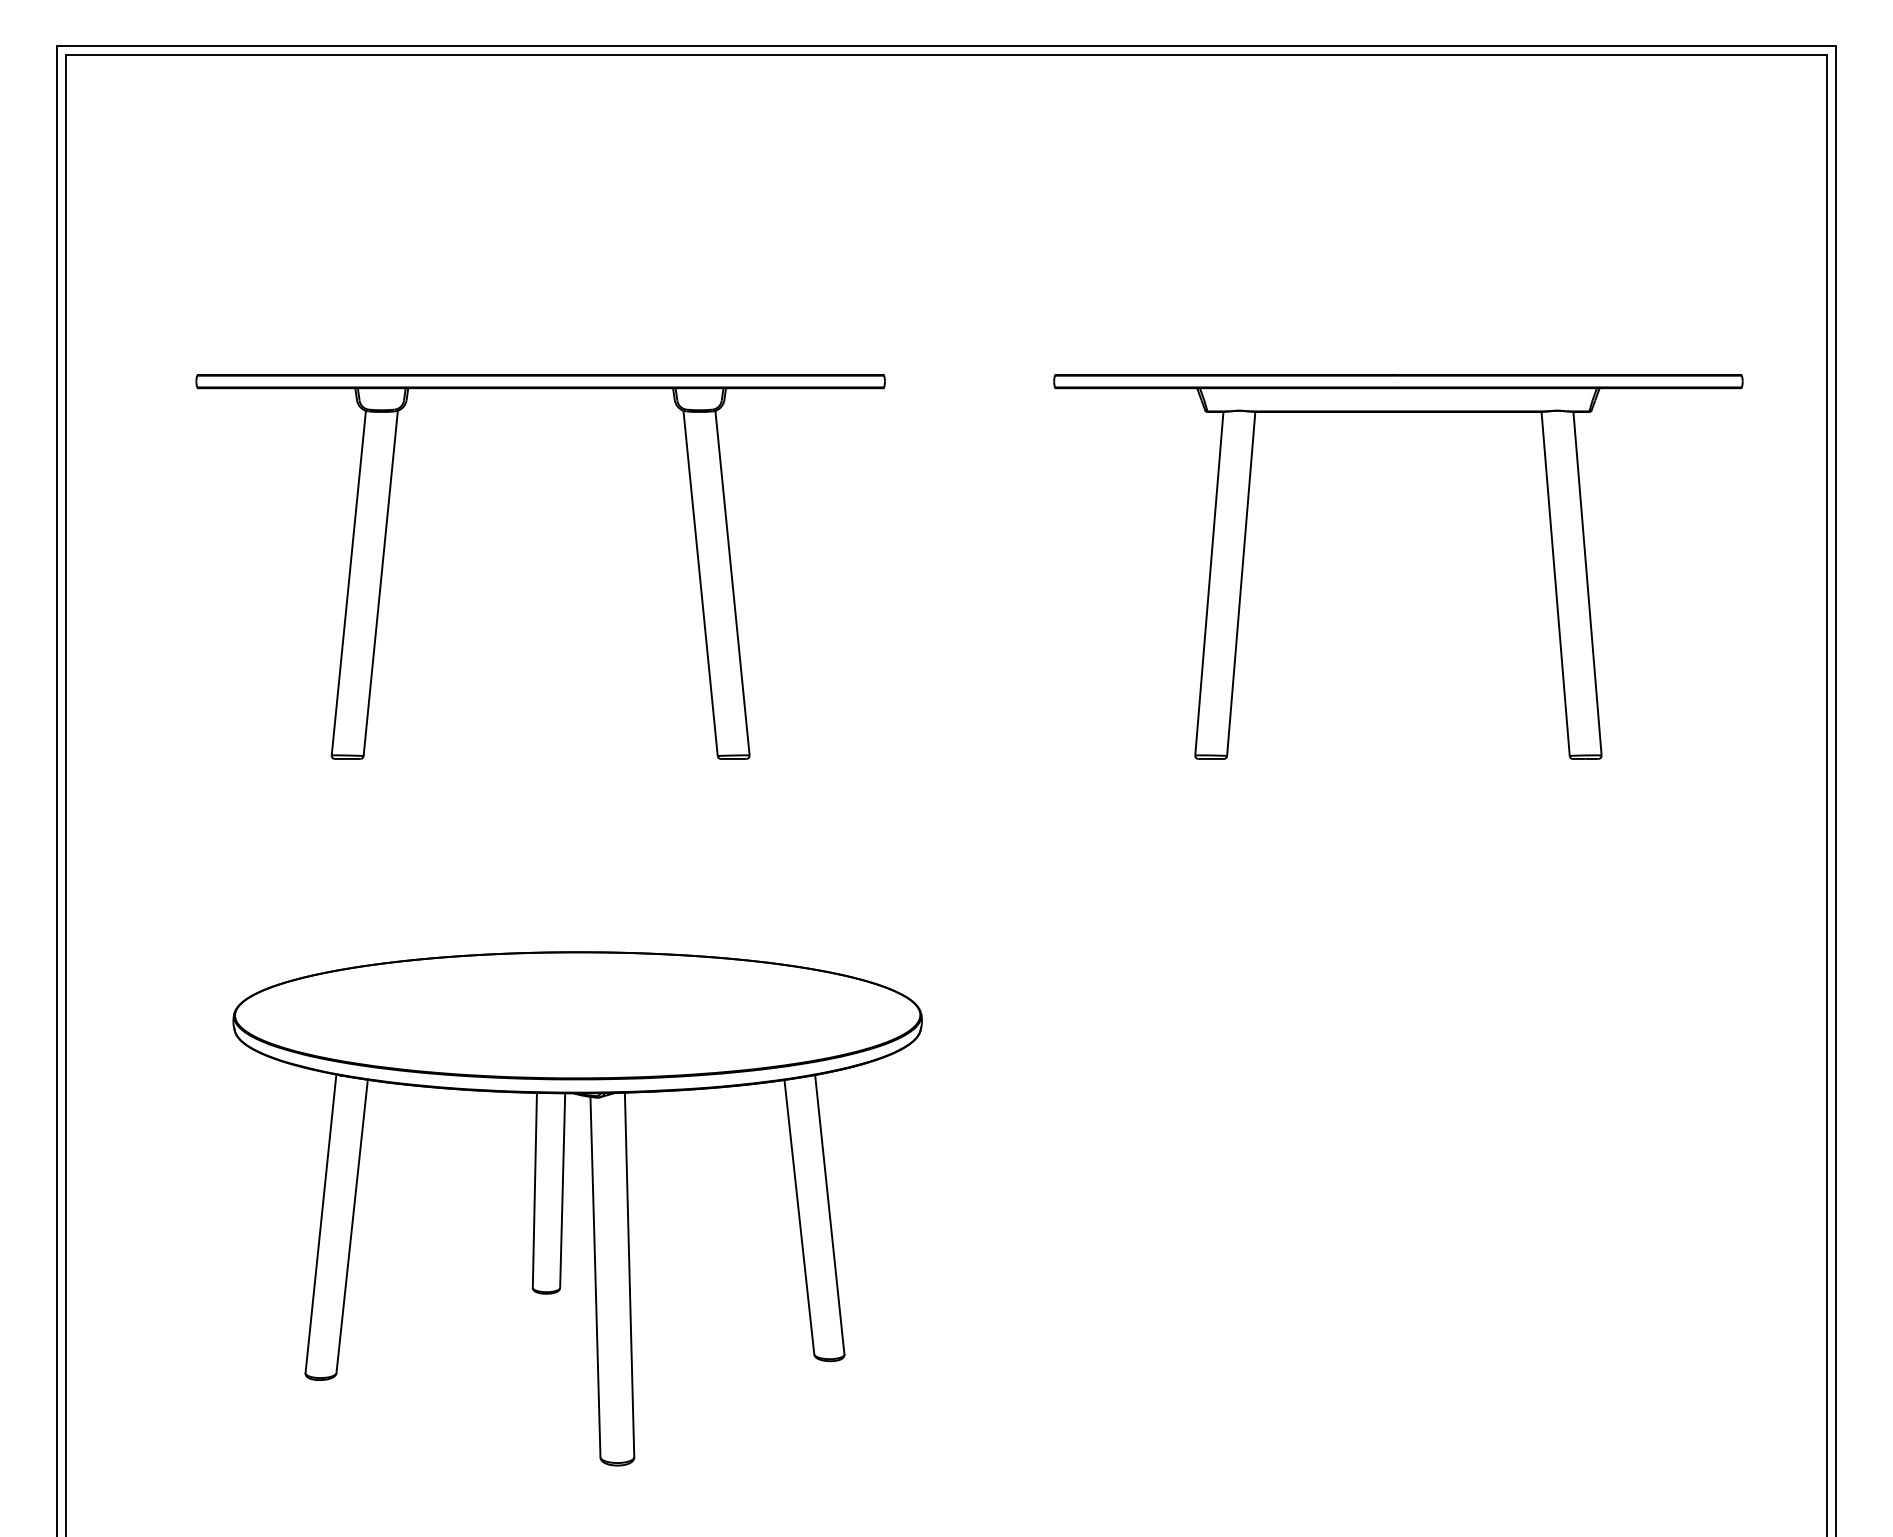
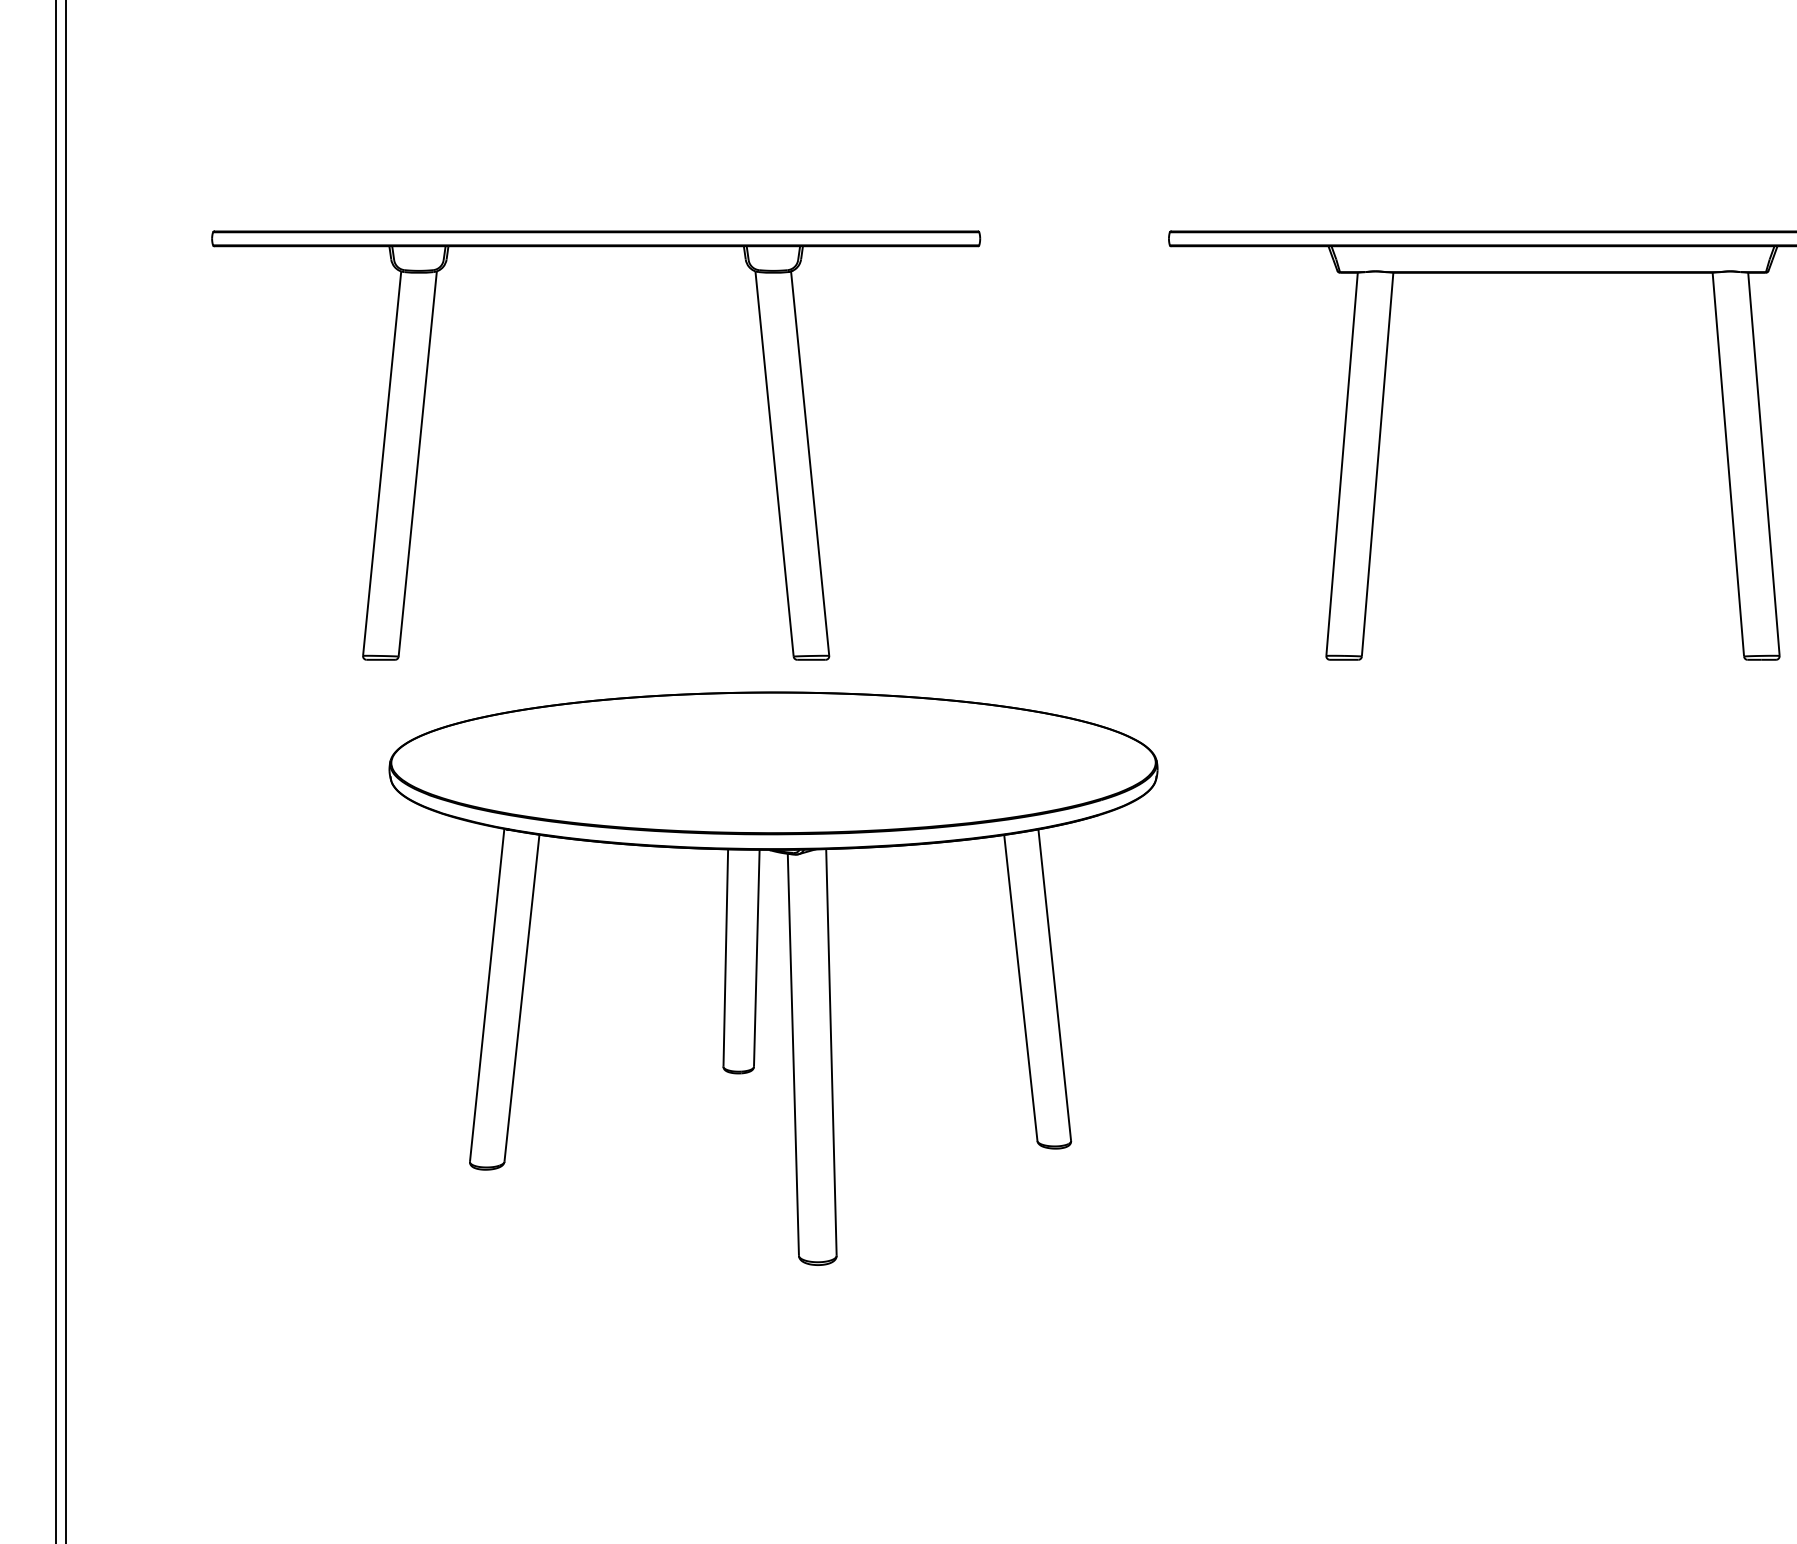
part: (563, 1208) -> (757, 978), moved

